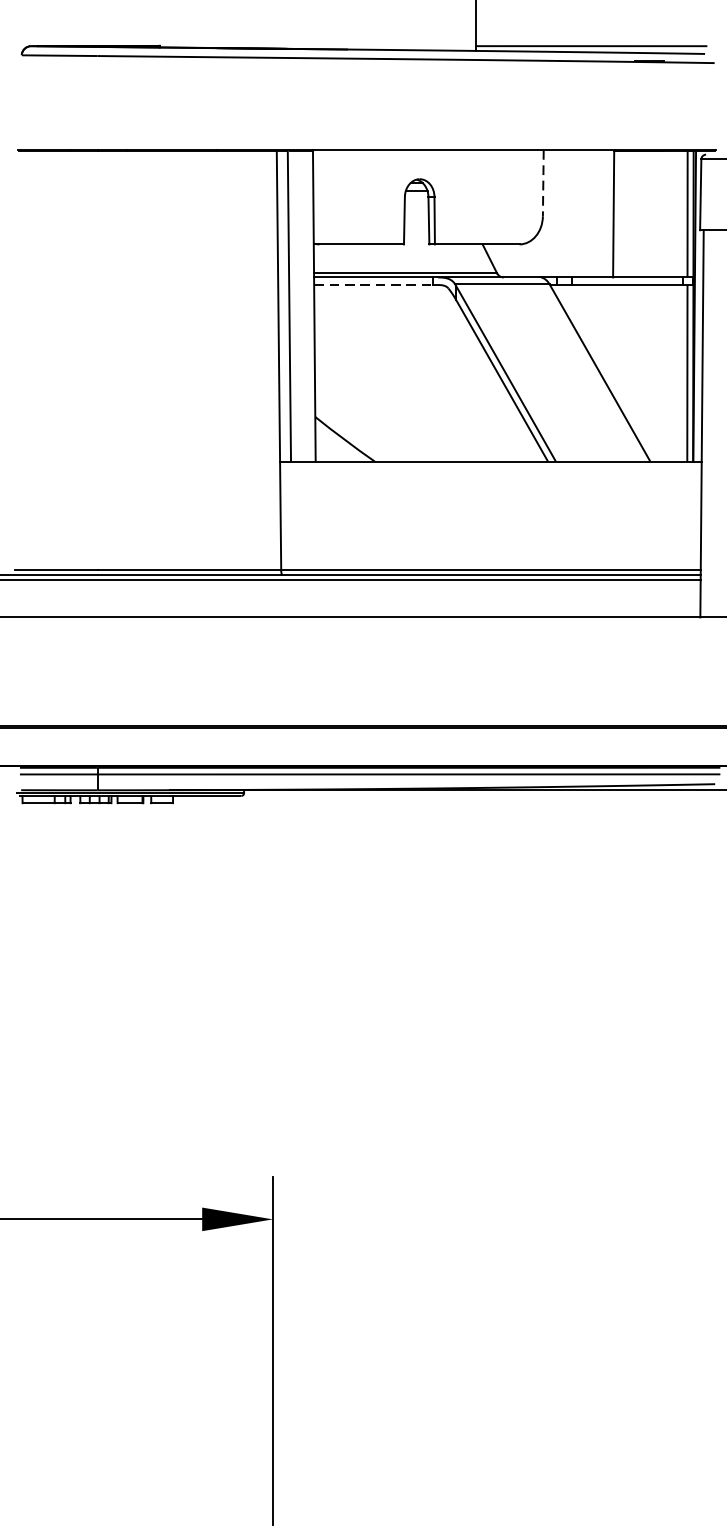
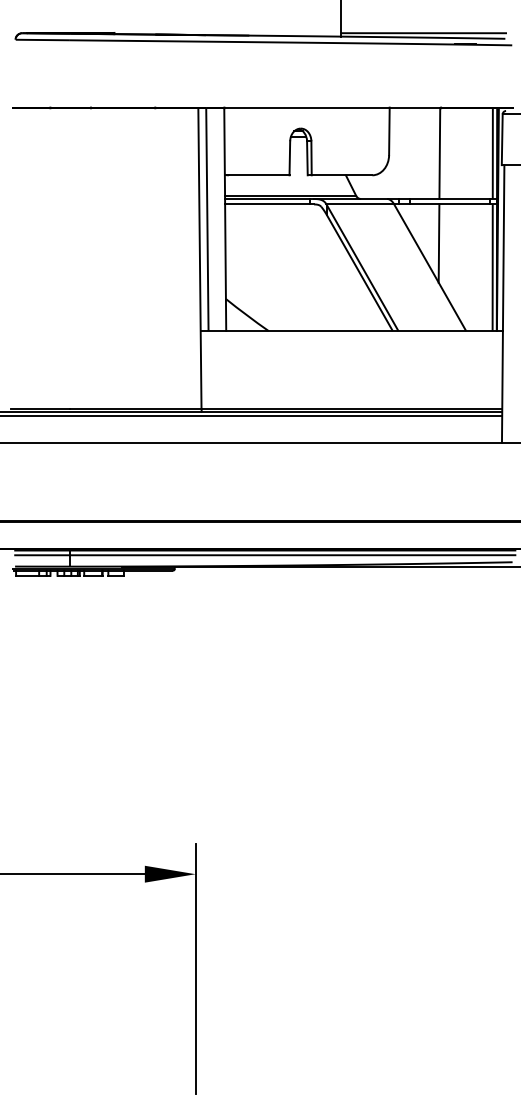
line: (543, 183) -> (389, 131), dashed -> solid
line: (373, 285) -> (267, 204), dashed -> solid
line: (611, 339) -> (438, 243), added

